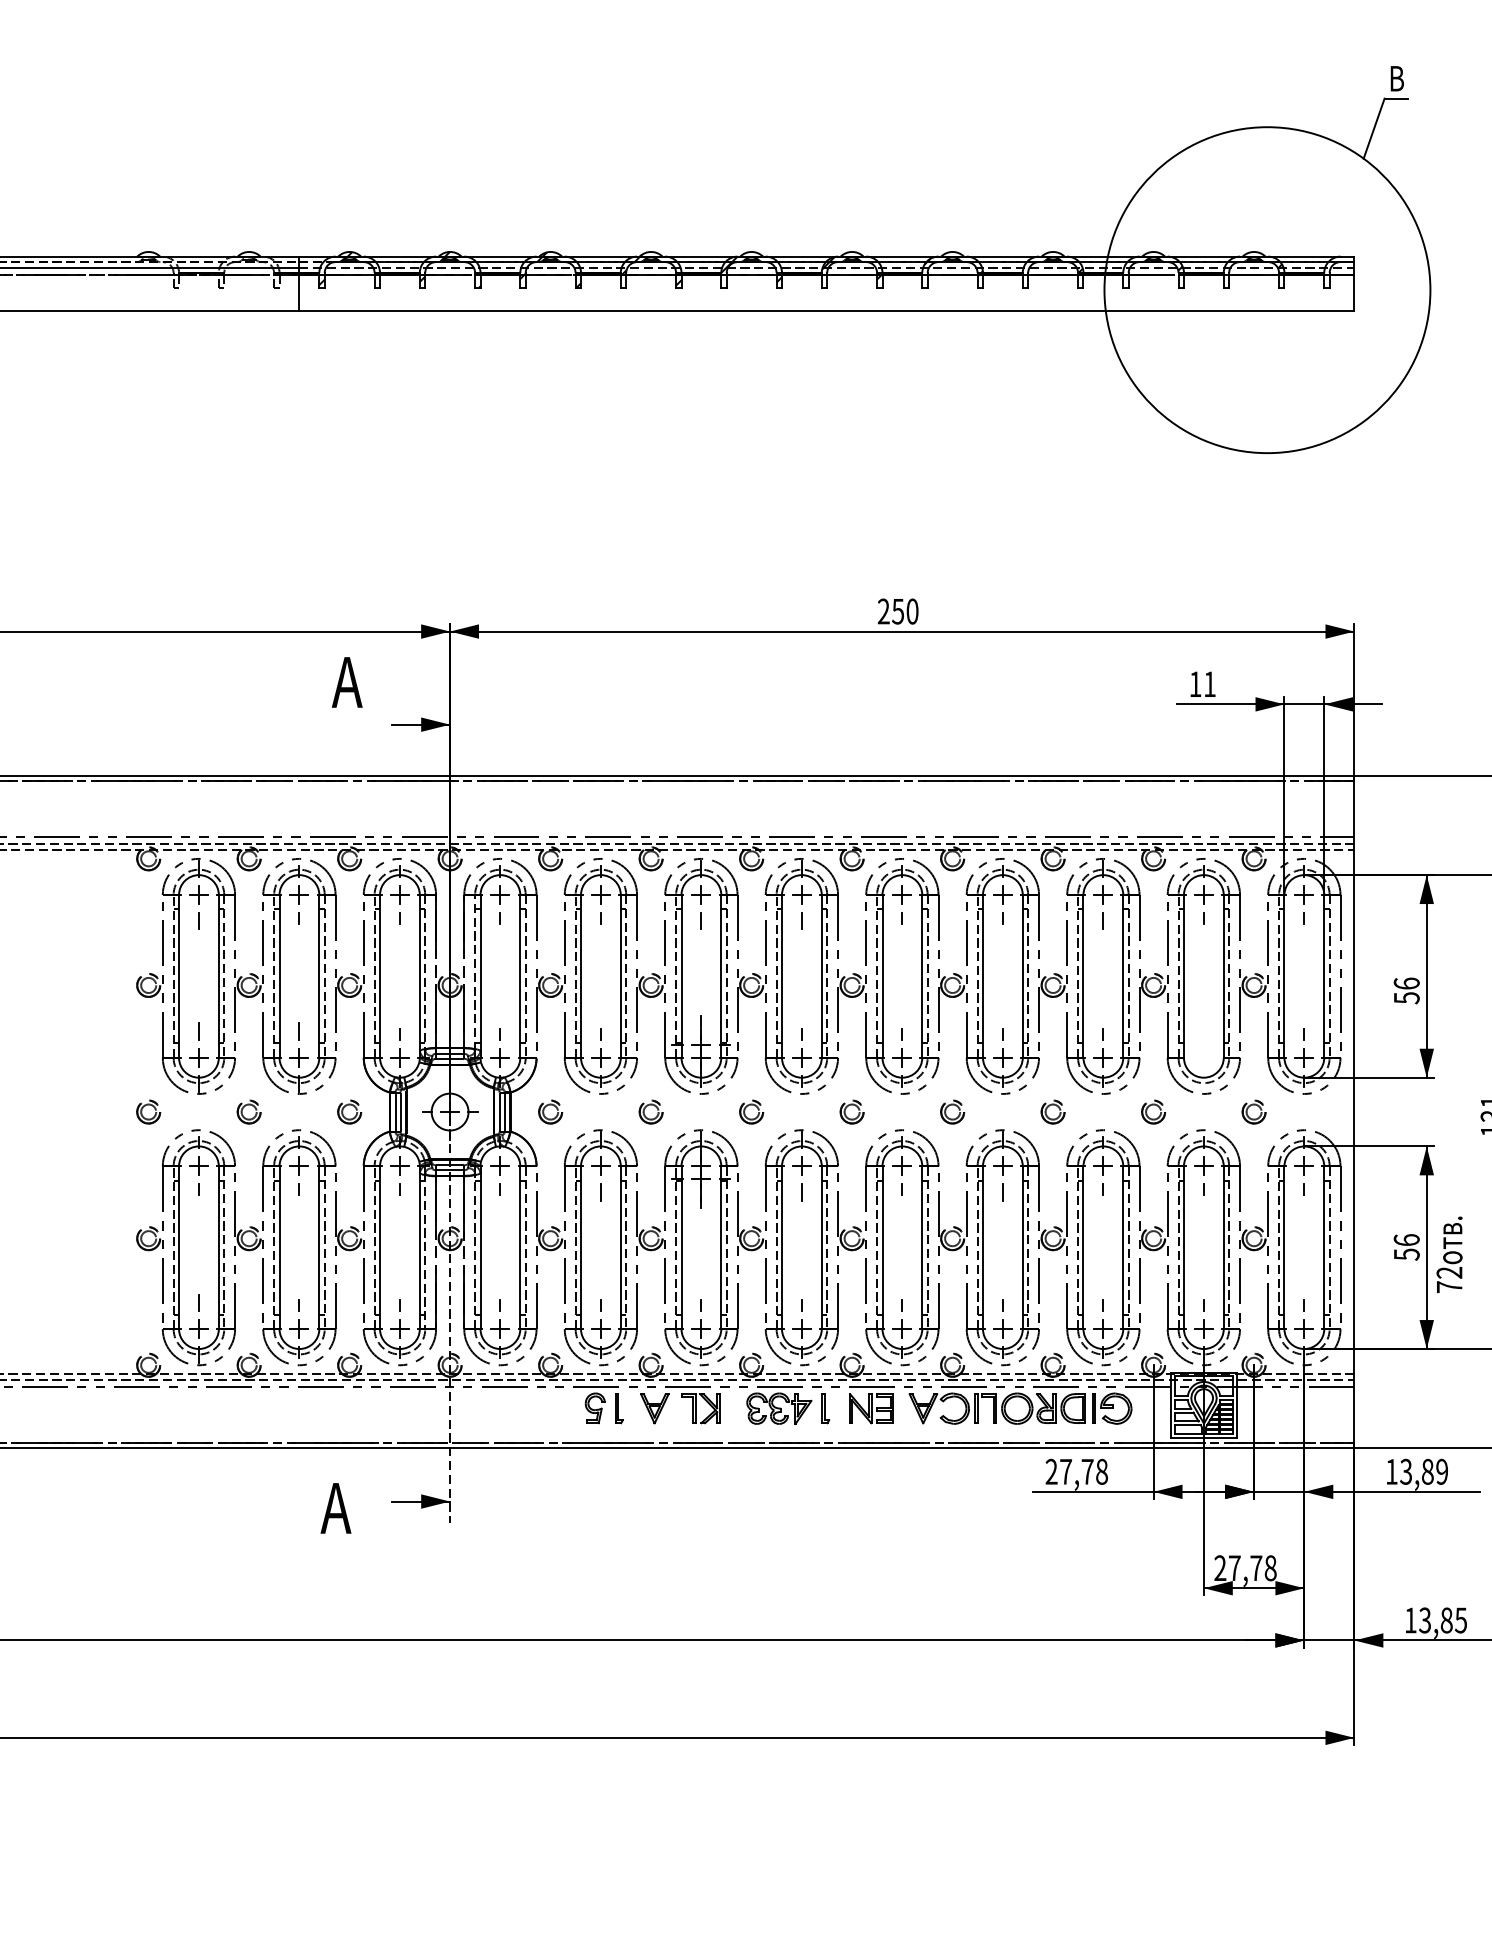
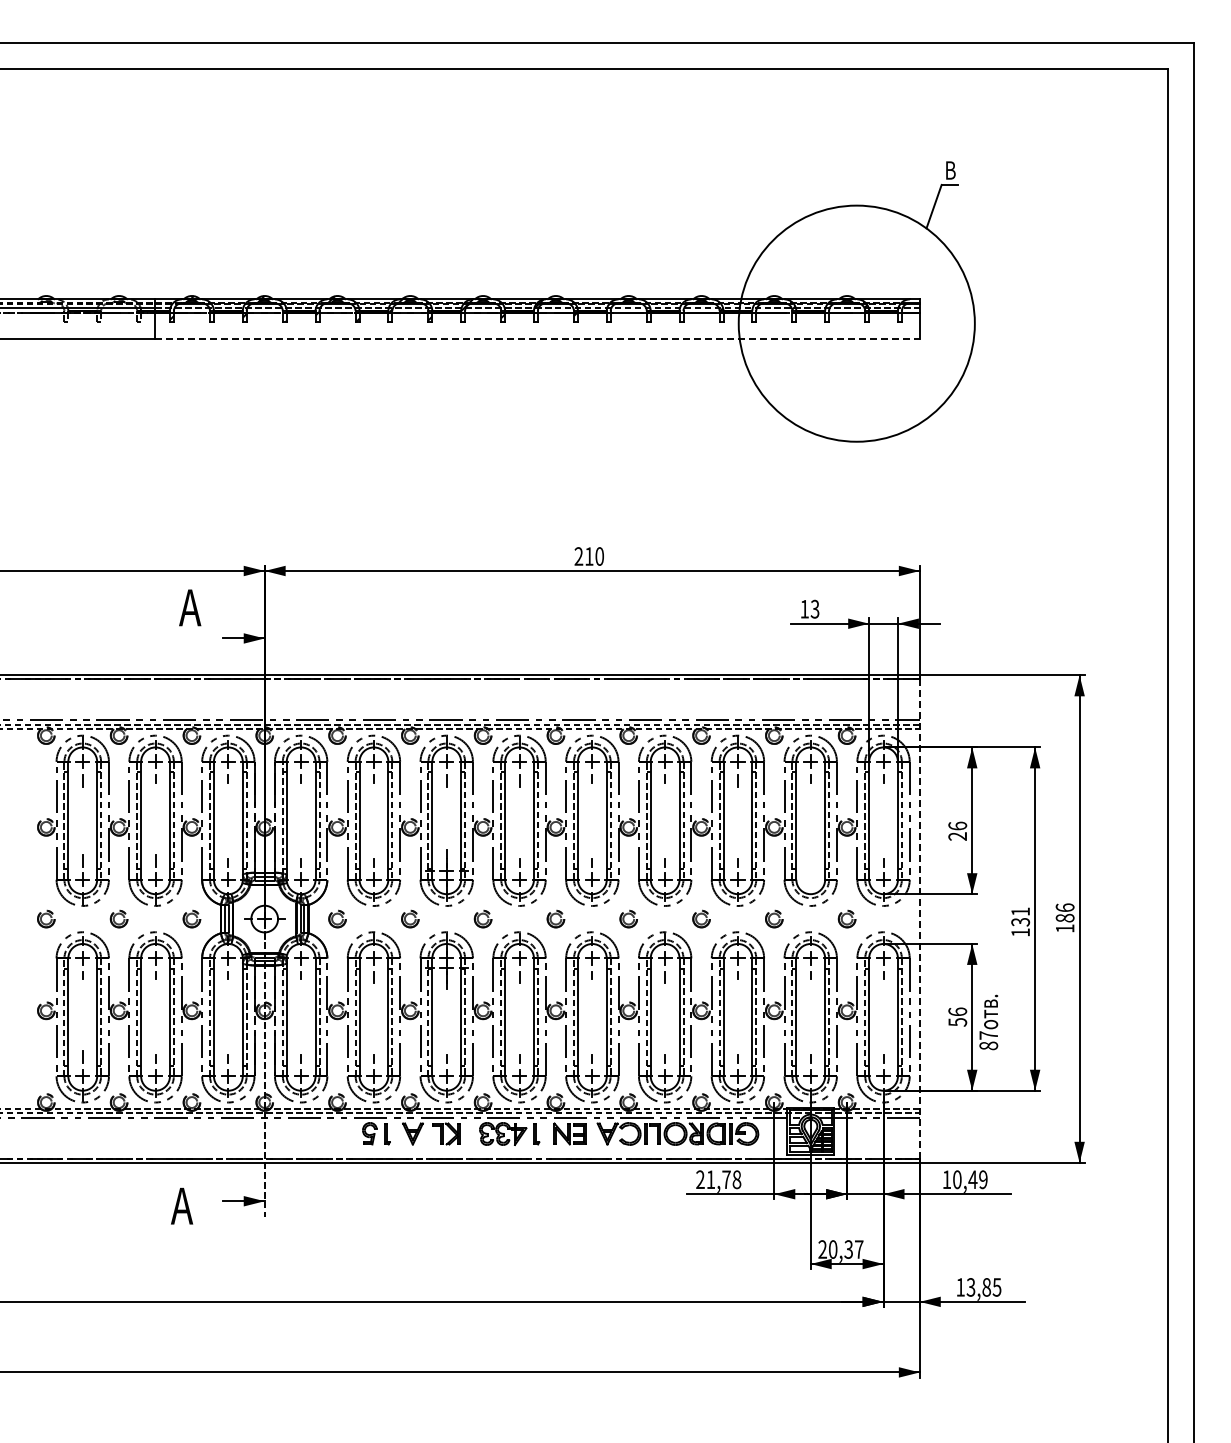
line: (828, 310) -> (538, 338), solid -> dashed
text: (897, 611) -> (588, 556), 250 -> 210
text: (1209, 683) -> (814, 608), 11 -> 13
text: (1406, 998) -> (957, 836), 56 -> 26
line: (1353, 1112) -> (919, 919), solid -> dashed
text: (1449, 1279) -> (988, 1040), 72 -> 87
text: (1065, 1471) -> (710, 1179), 27,78 -> 21,78
text: (1417, 1471) -> (965, 1179), 13,89 -> 10,49
text: (1253, 1568) -> (846, 1249), 27,78 -> 20,37

